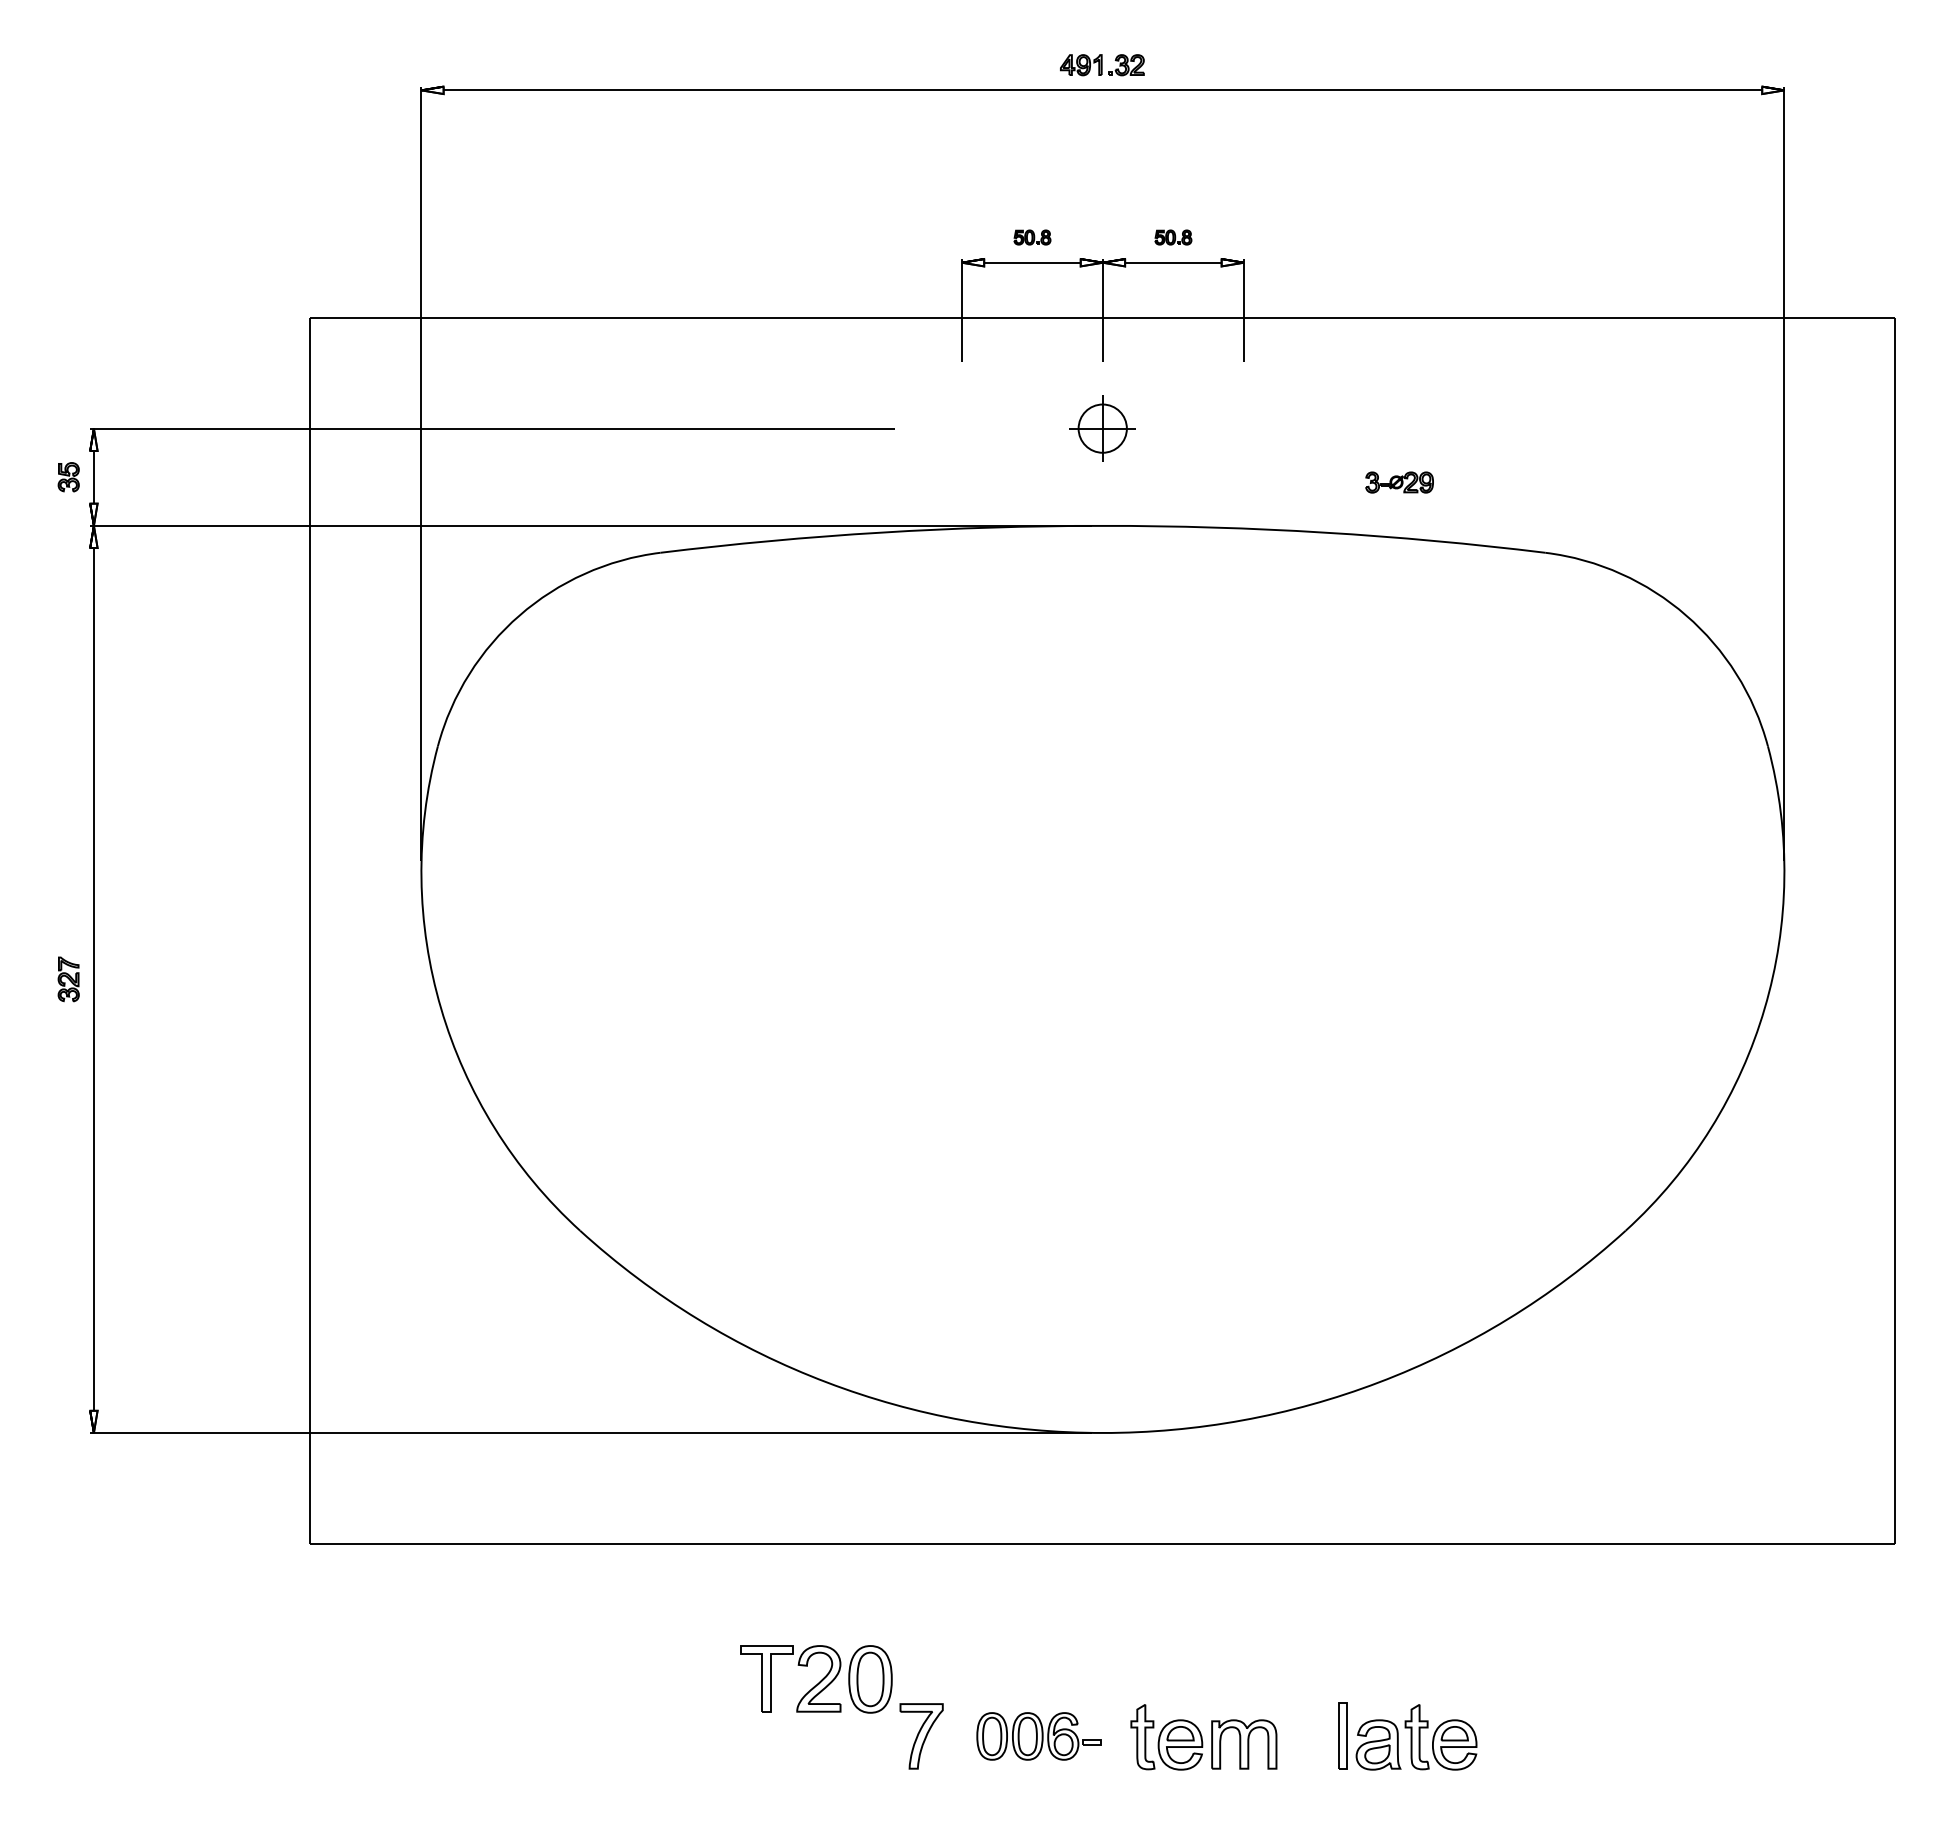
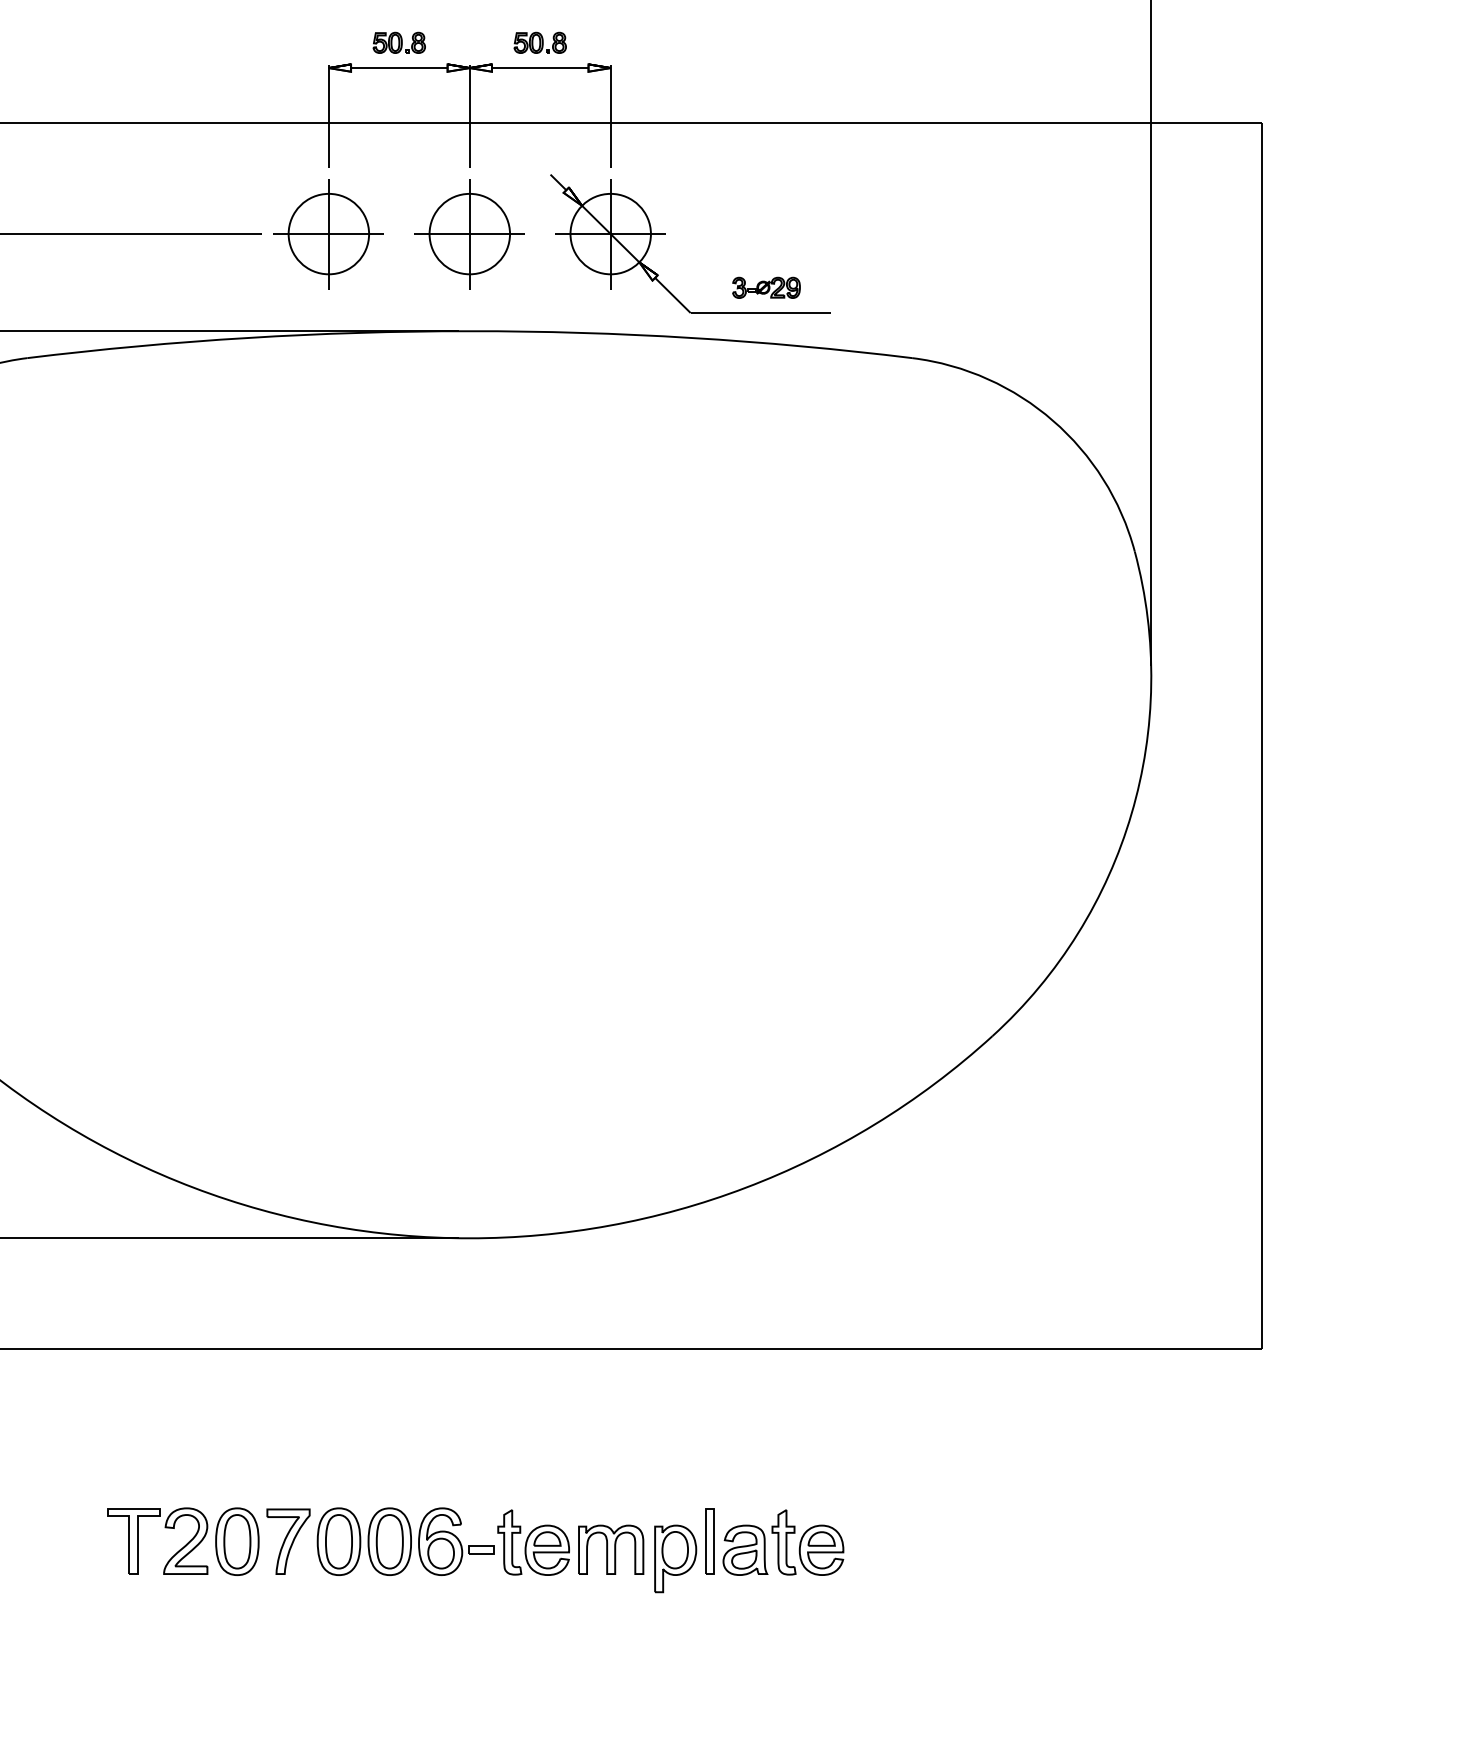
part: (1032, 237) -> (399, 42), size x1.43
part: (1173, 237) -> (540, 42), size x1.43
part: (961, 428) -> (328, 233), added
part: (1102, 428) -> (469, 233), size x1.67
part: (1298, 429) -> (665, 234), added
part: (816, 1679) -> (183, 1541), moved
part: (1038, 1736) -> (405, 1541), size x1.43
part: (1308, 1753) -> (675, 1558), added

